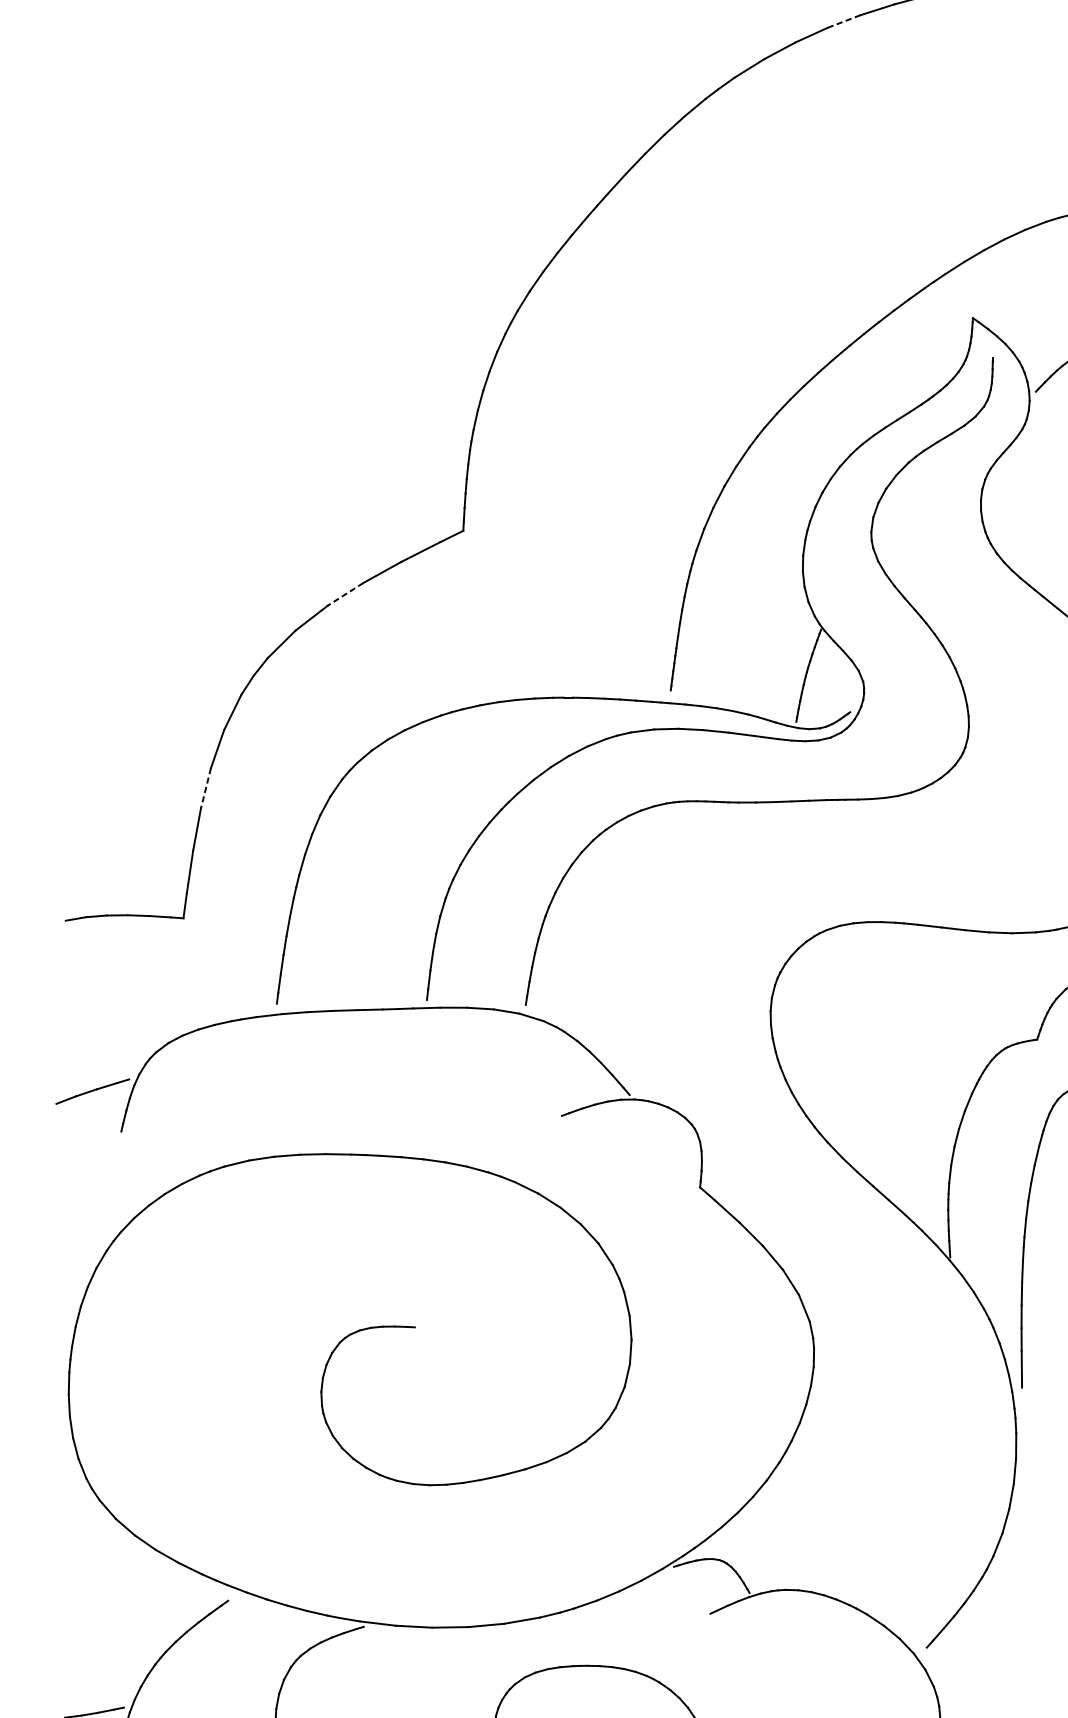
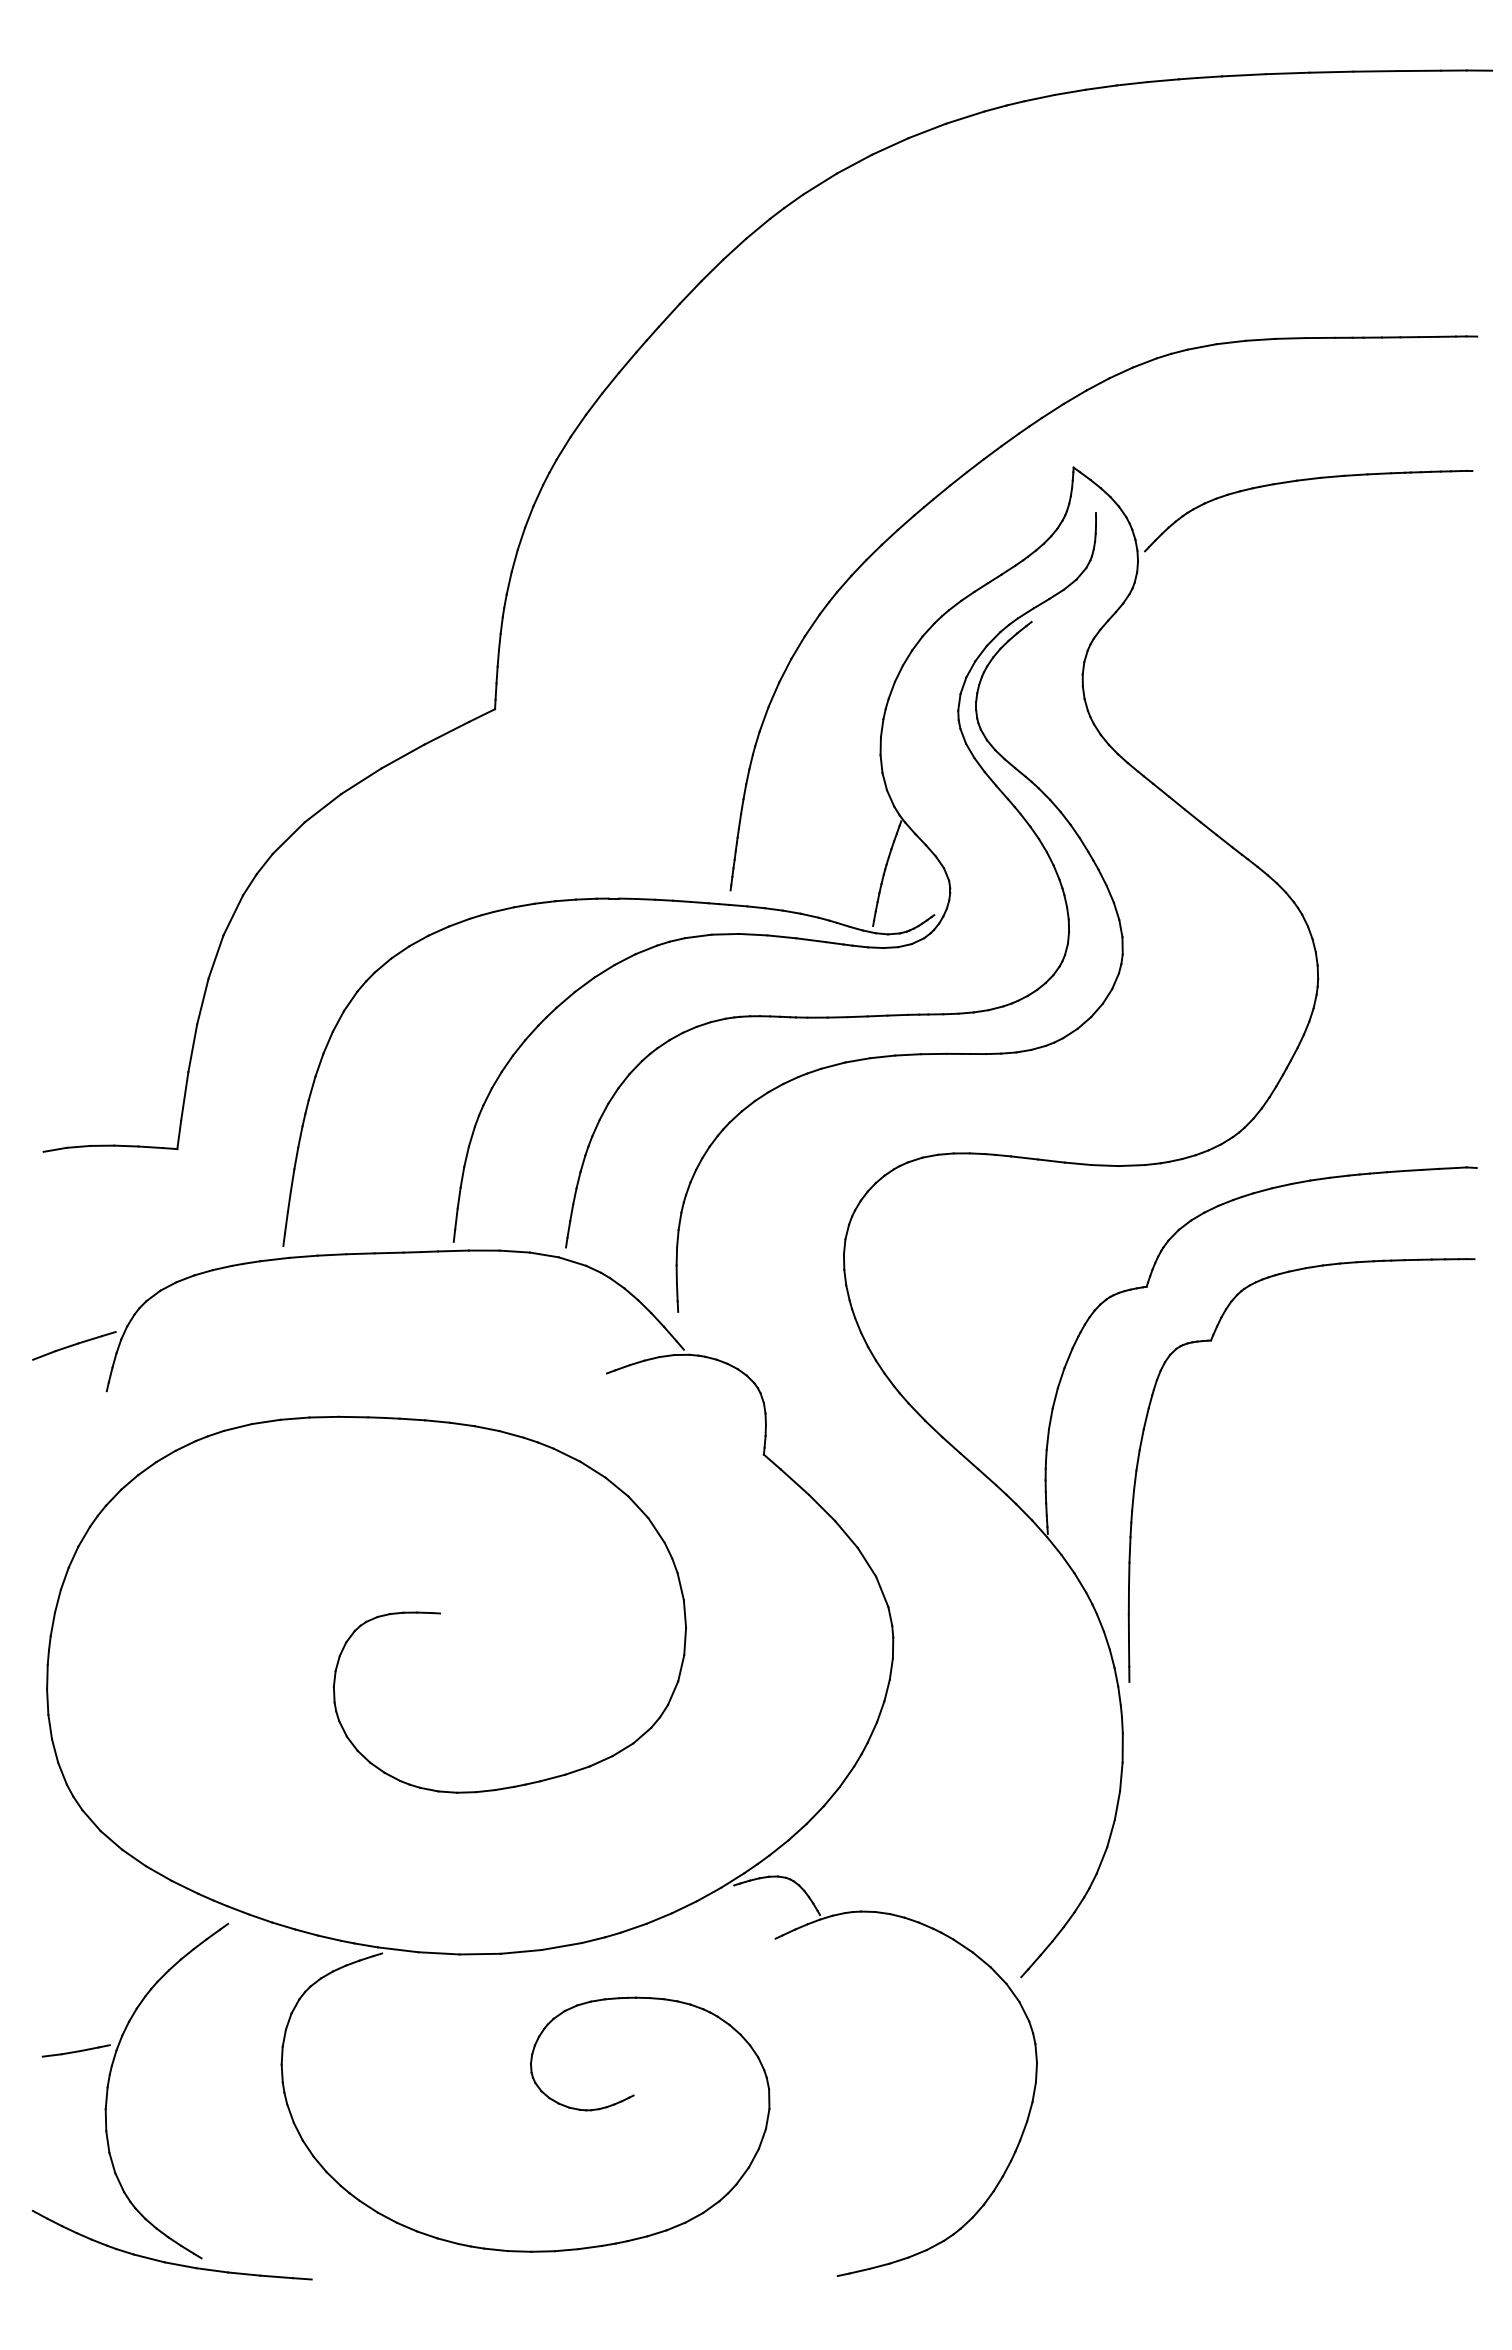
line: (844, 21) -> (927, 130), dashed -> solid
line: (345, 594) -> (361, 781), dashed -> solid
line: (205, 788) -> (202, 1001), dashed -> solid
part: (828, 834) -> (909, 1053), added

